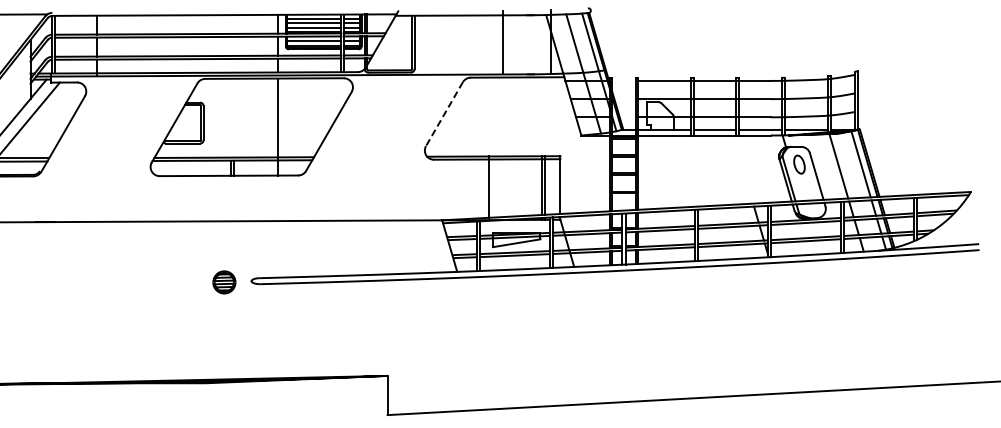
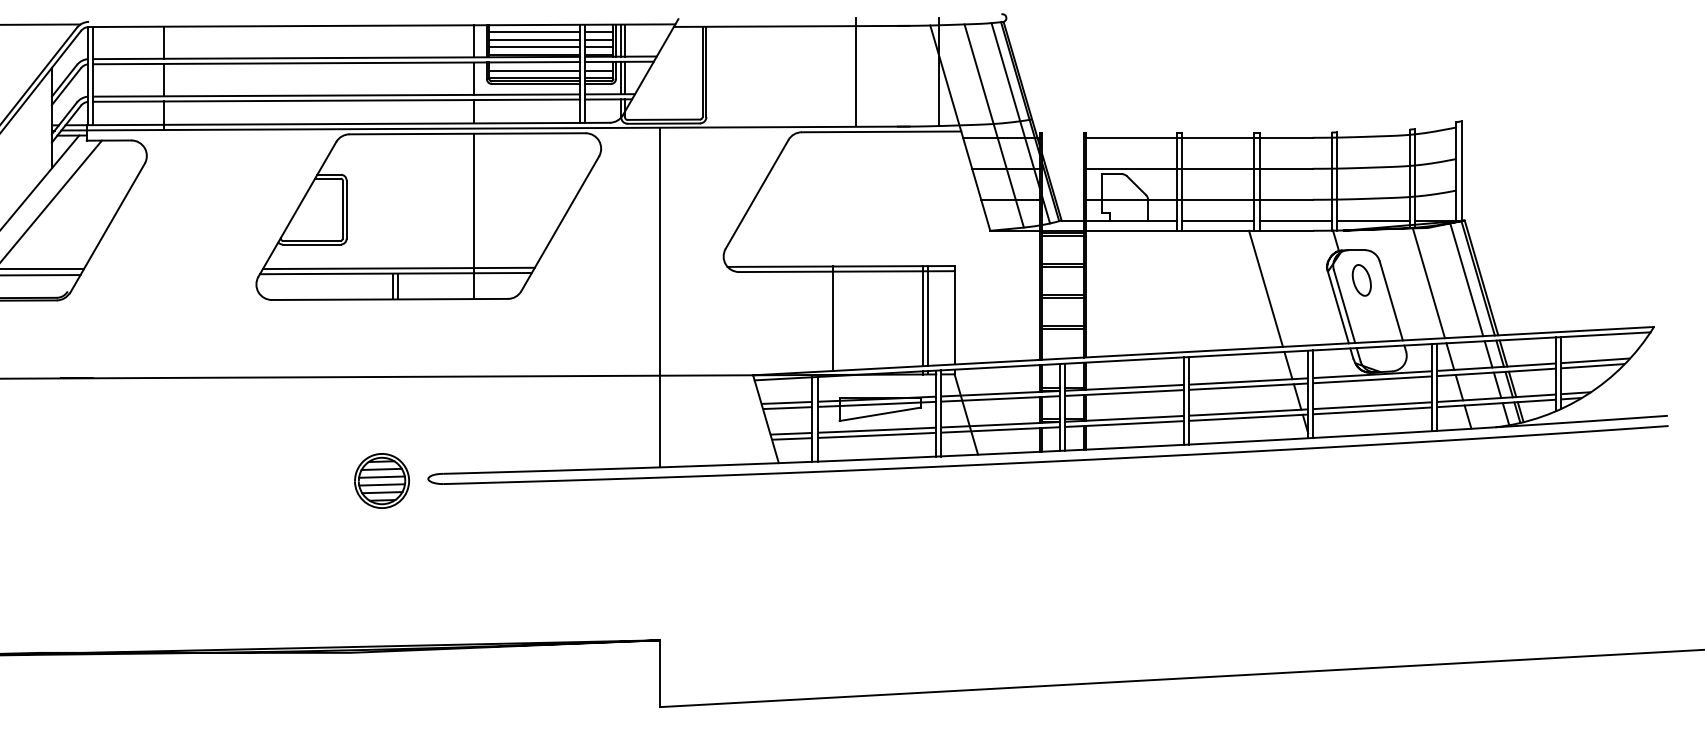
line: (444, 114) -> (757, 194), dashed -> solid
line: (743, 169) -> (1266, 288), added
line: (387, 174) -> (659, 297), added
part: (224, 282) -> (382, 481), size x1.43

